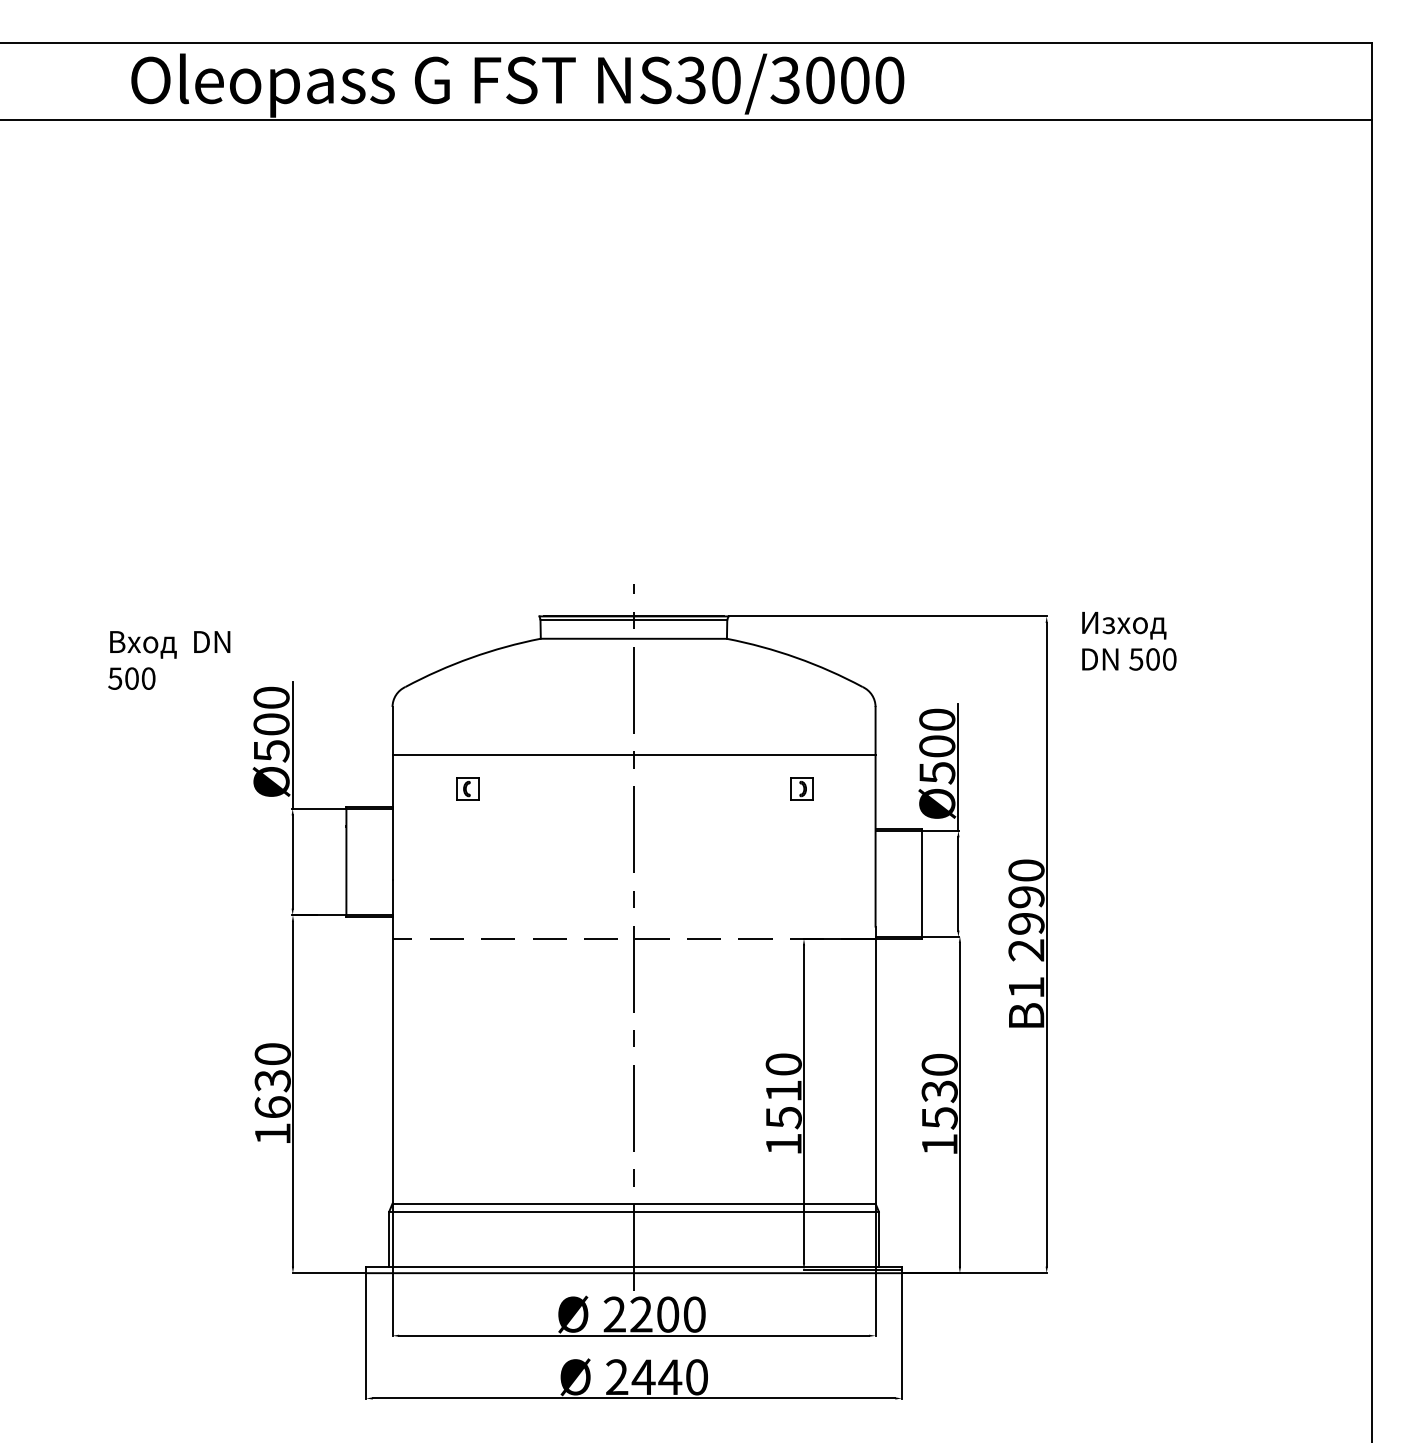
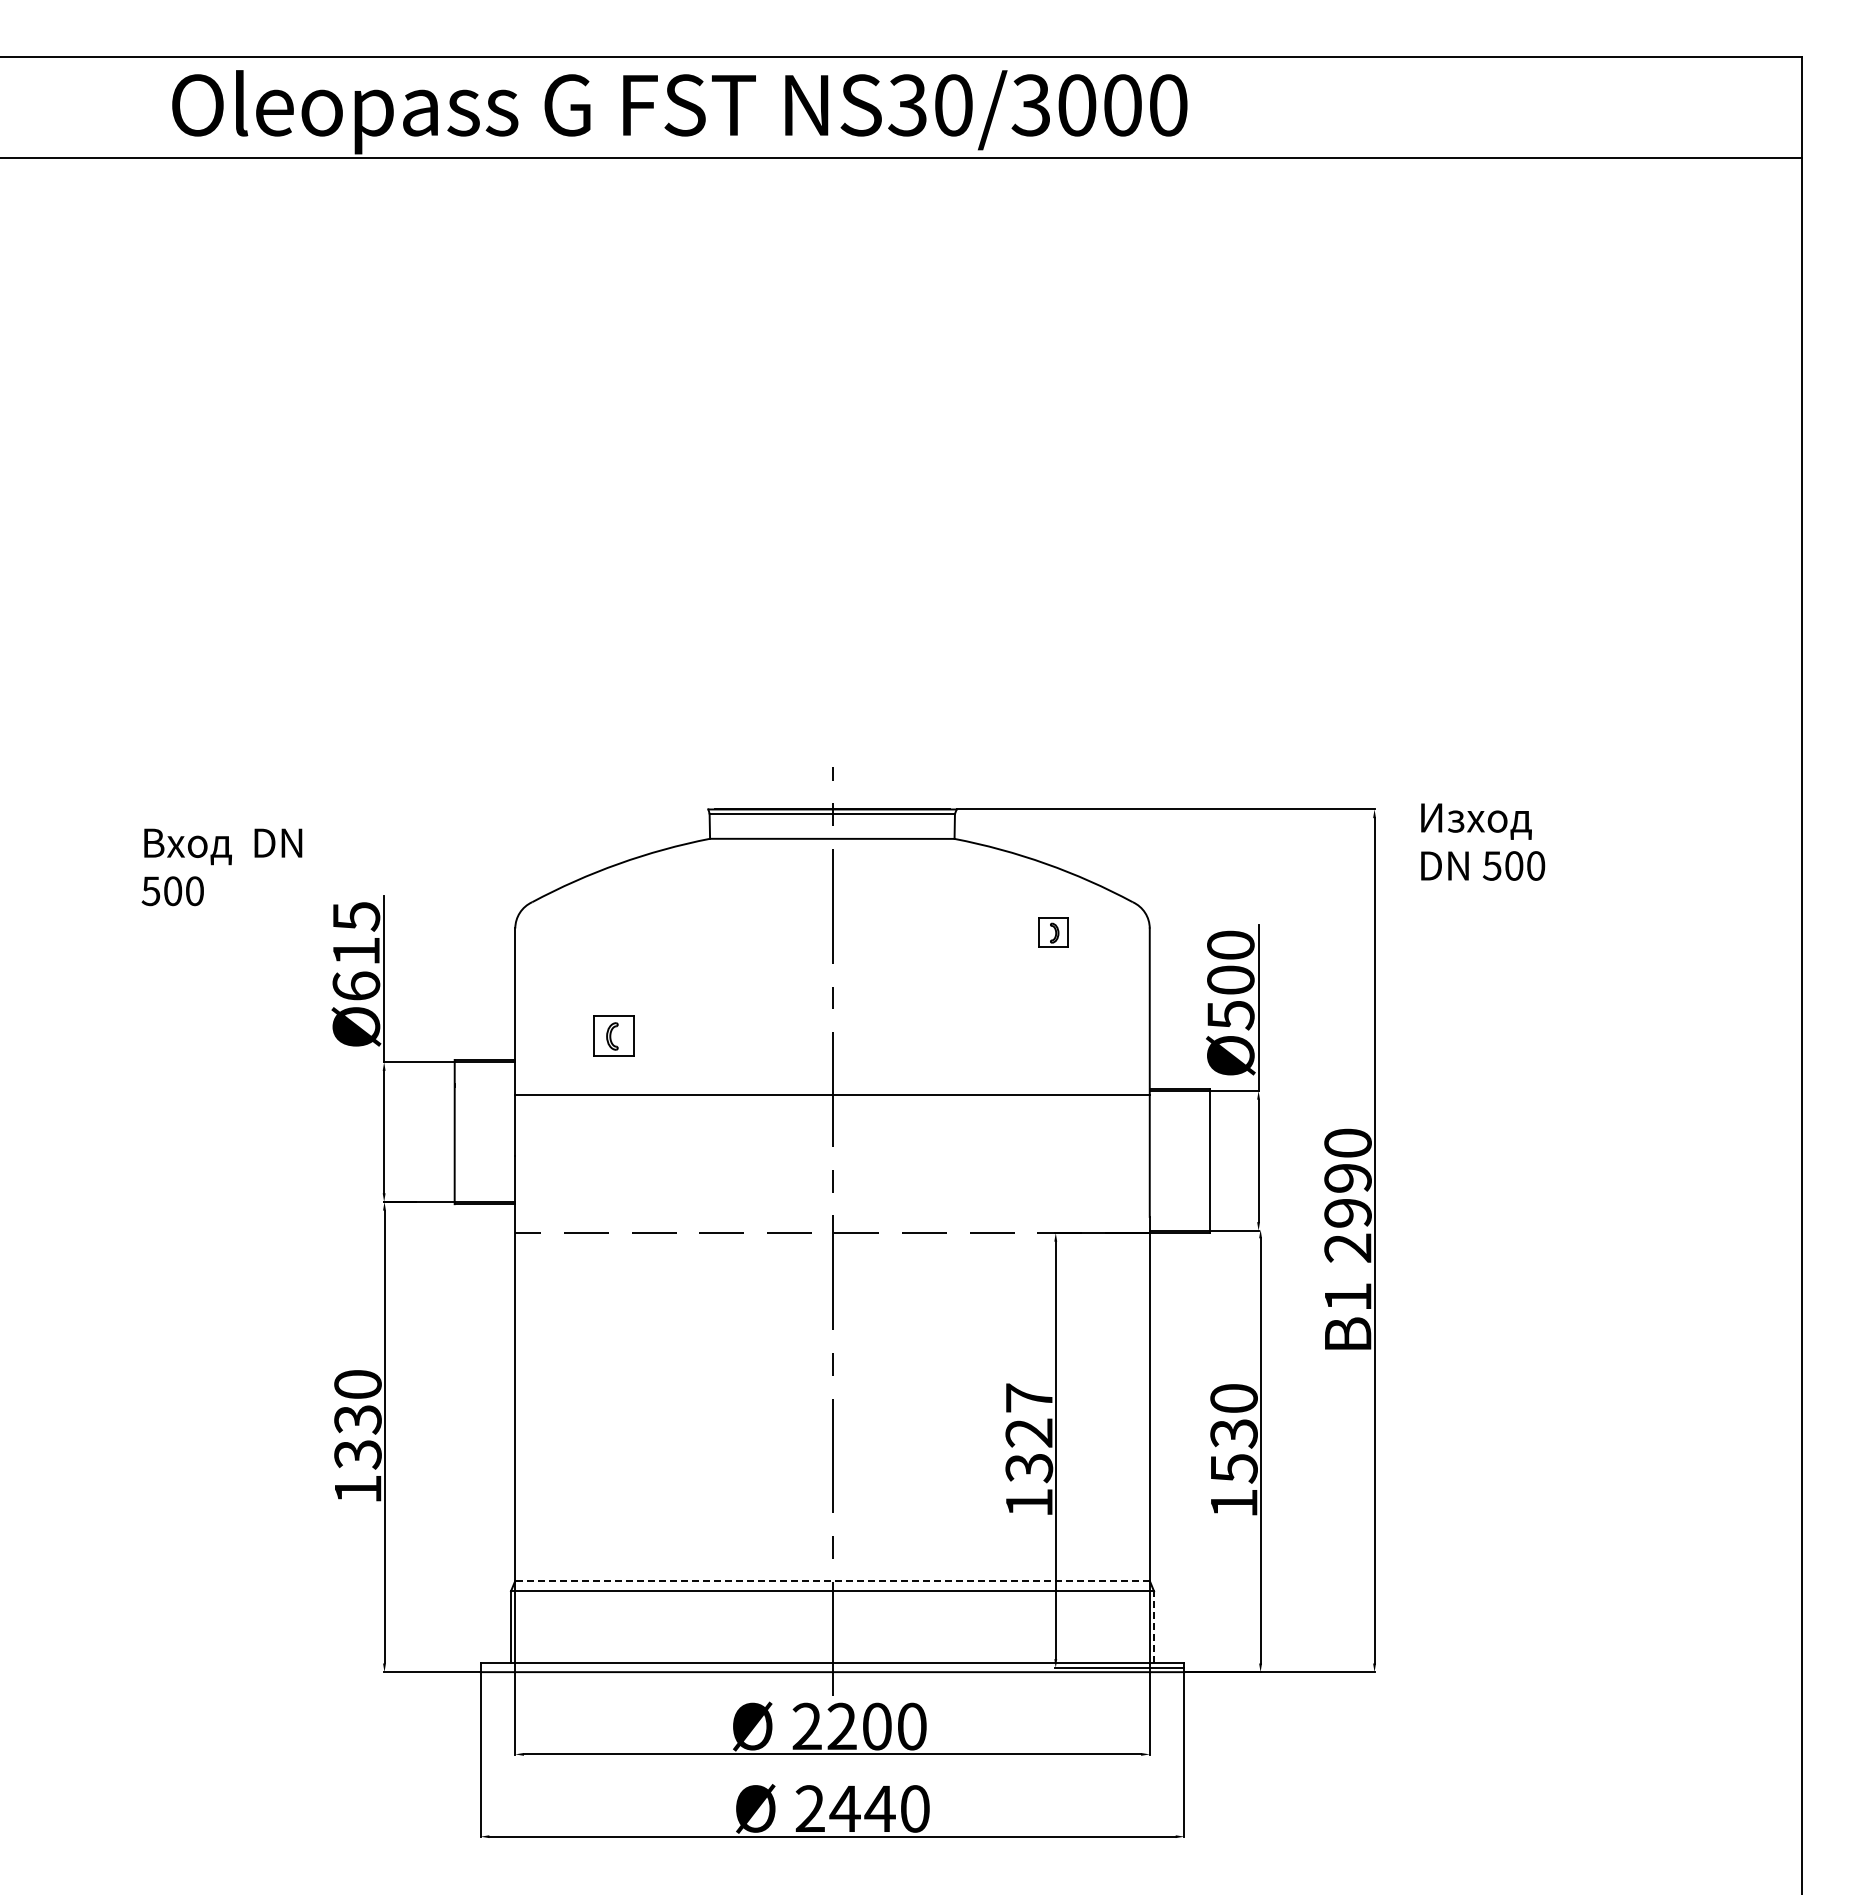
text: (271, 724) -> (356, 951), Ø500 -> Ø615
line: (634, 754) -> (832, 1094), moved
part: (468, 788) -> (614, 1035), size x1.4
part: (802, 788) -> (1053, 932), moved
text: (784, 1091) -> (1029, 1433), 1510 -> 1327
text: (272, 1107) -> (357, 1454), 1630 -> 1330
line: (634, 1203) -> (832, 1580), solid -> dashed
line: (879, 1238) -> (1154, 1626), solid -> dashed

